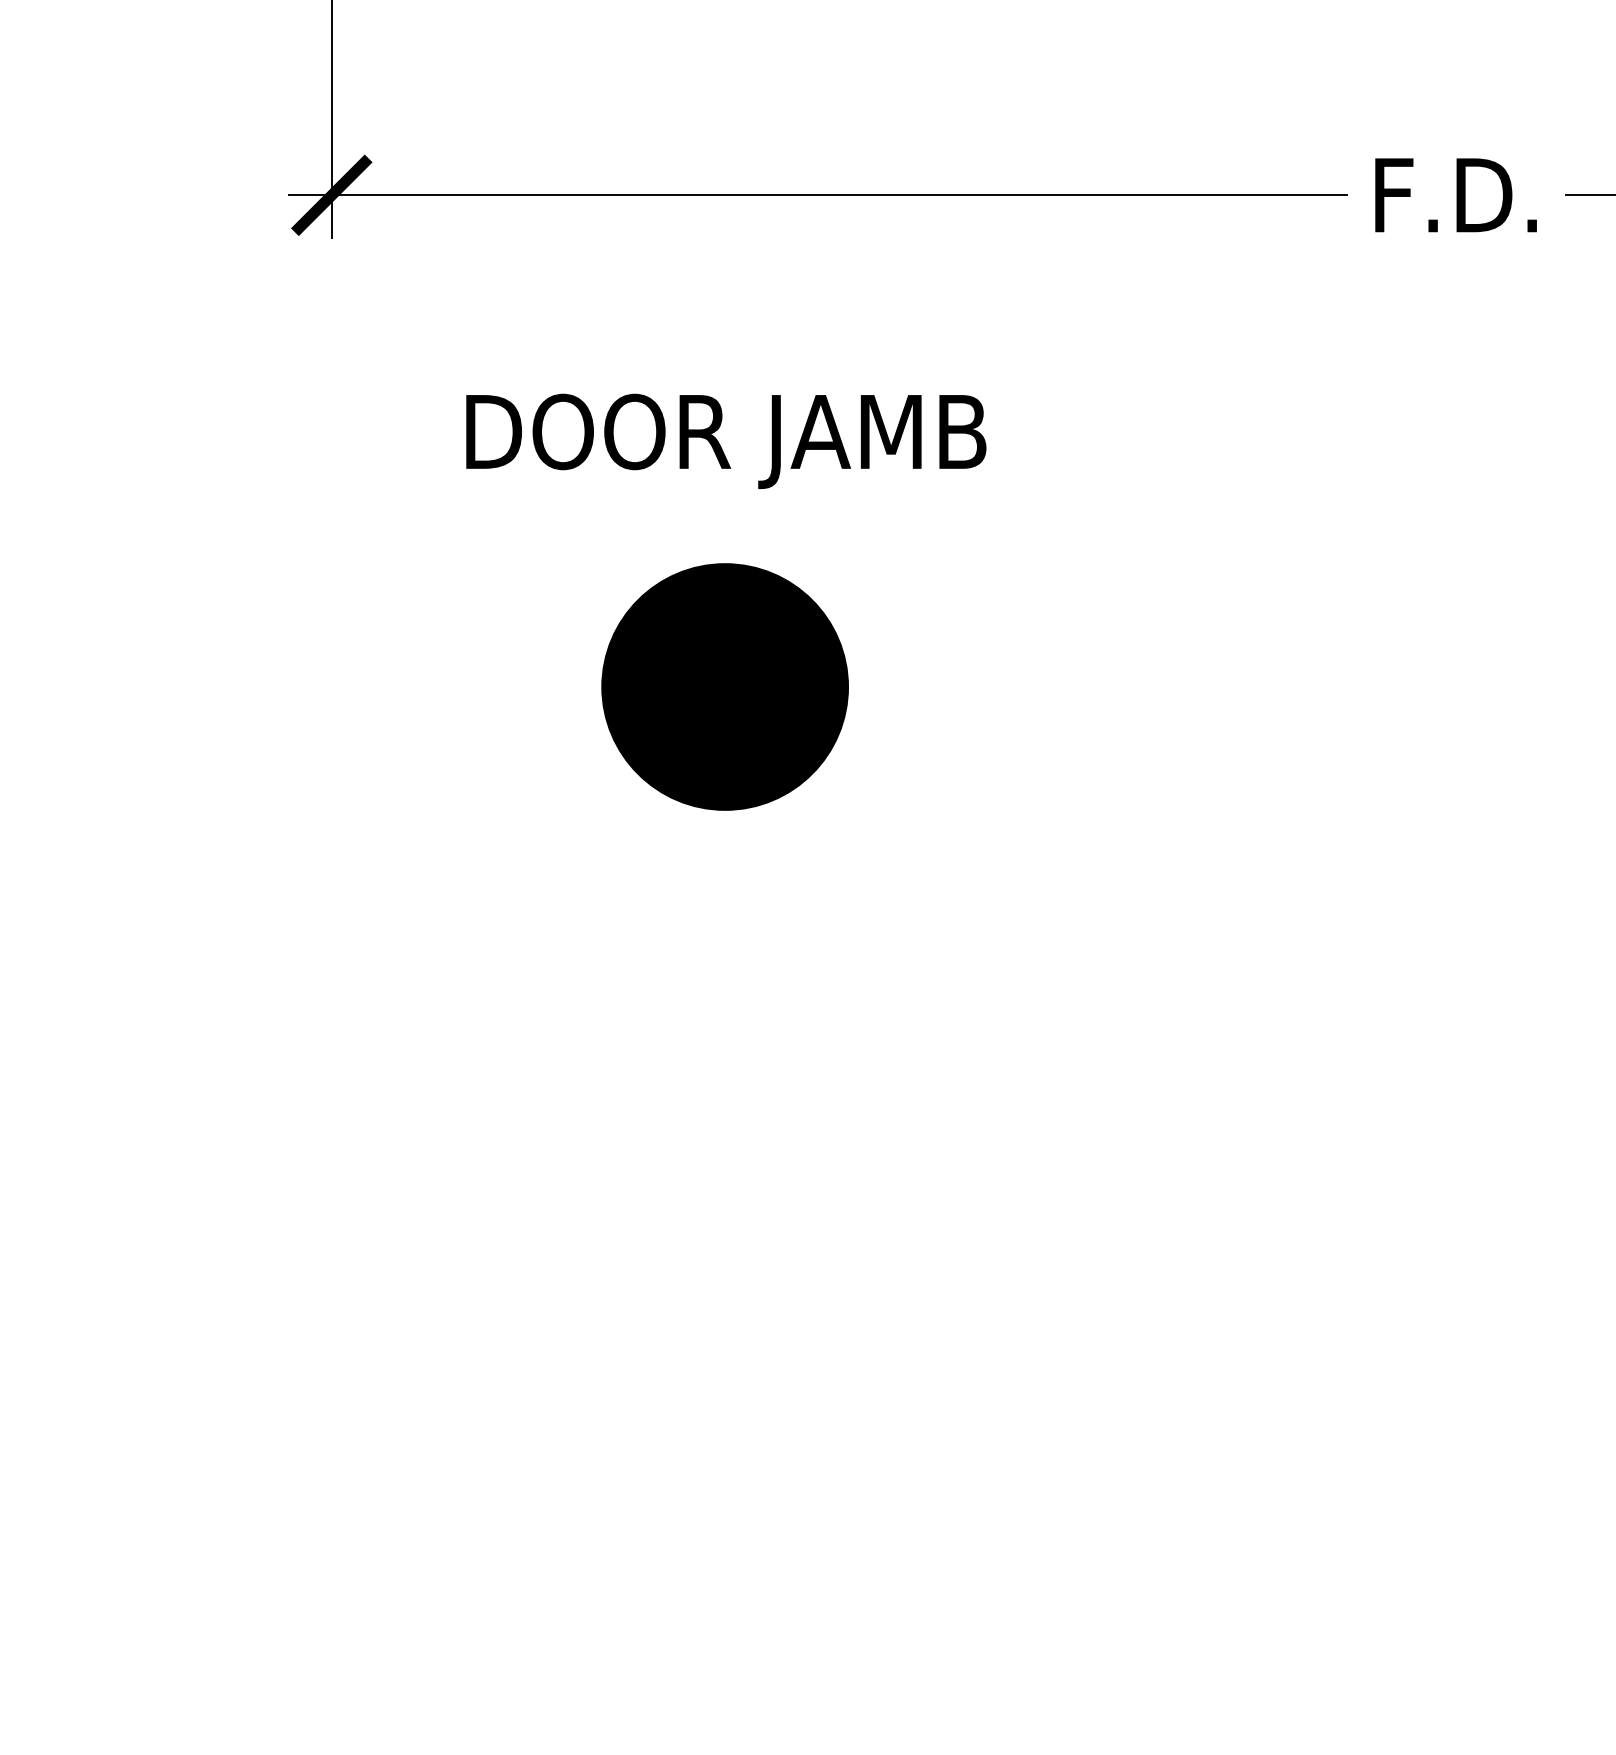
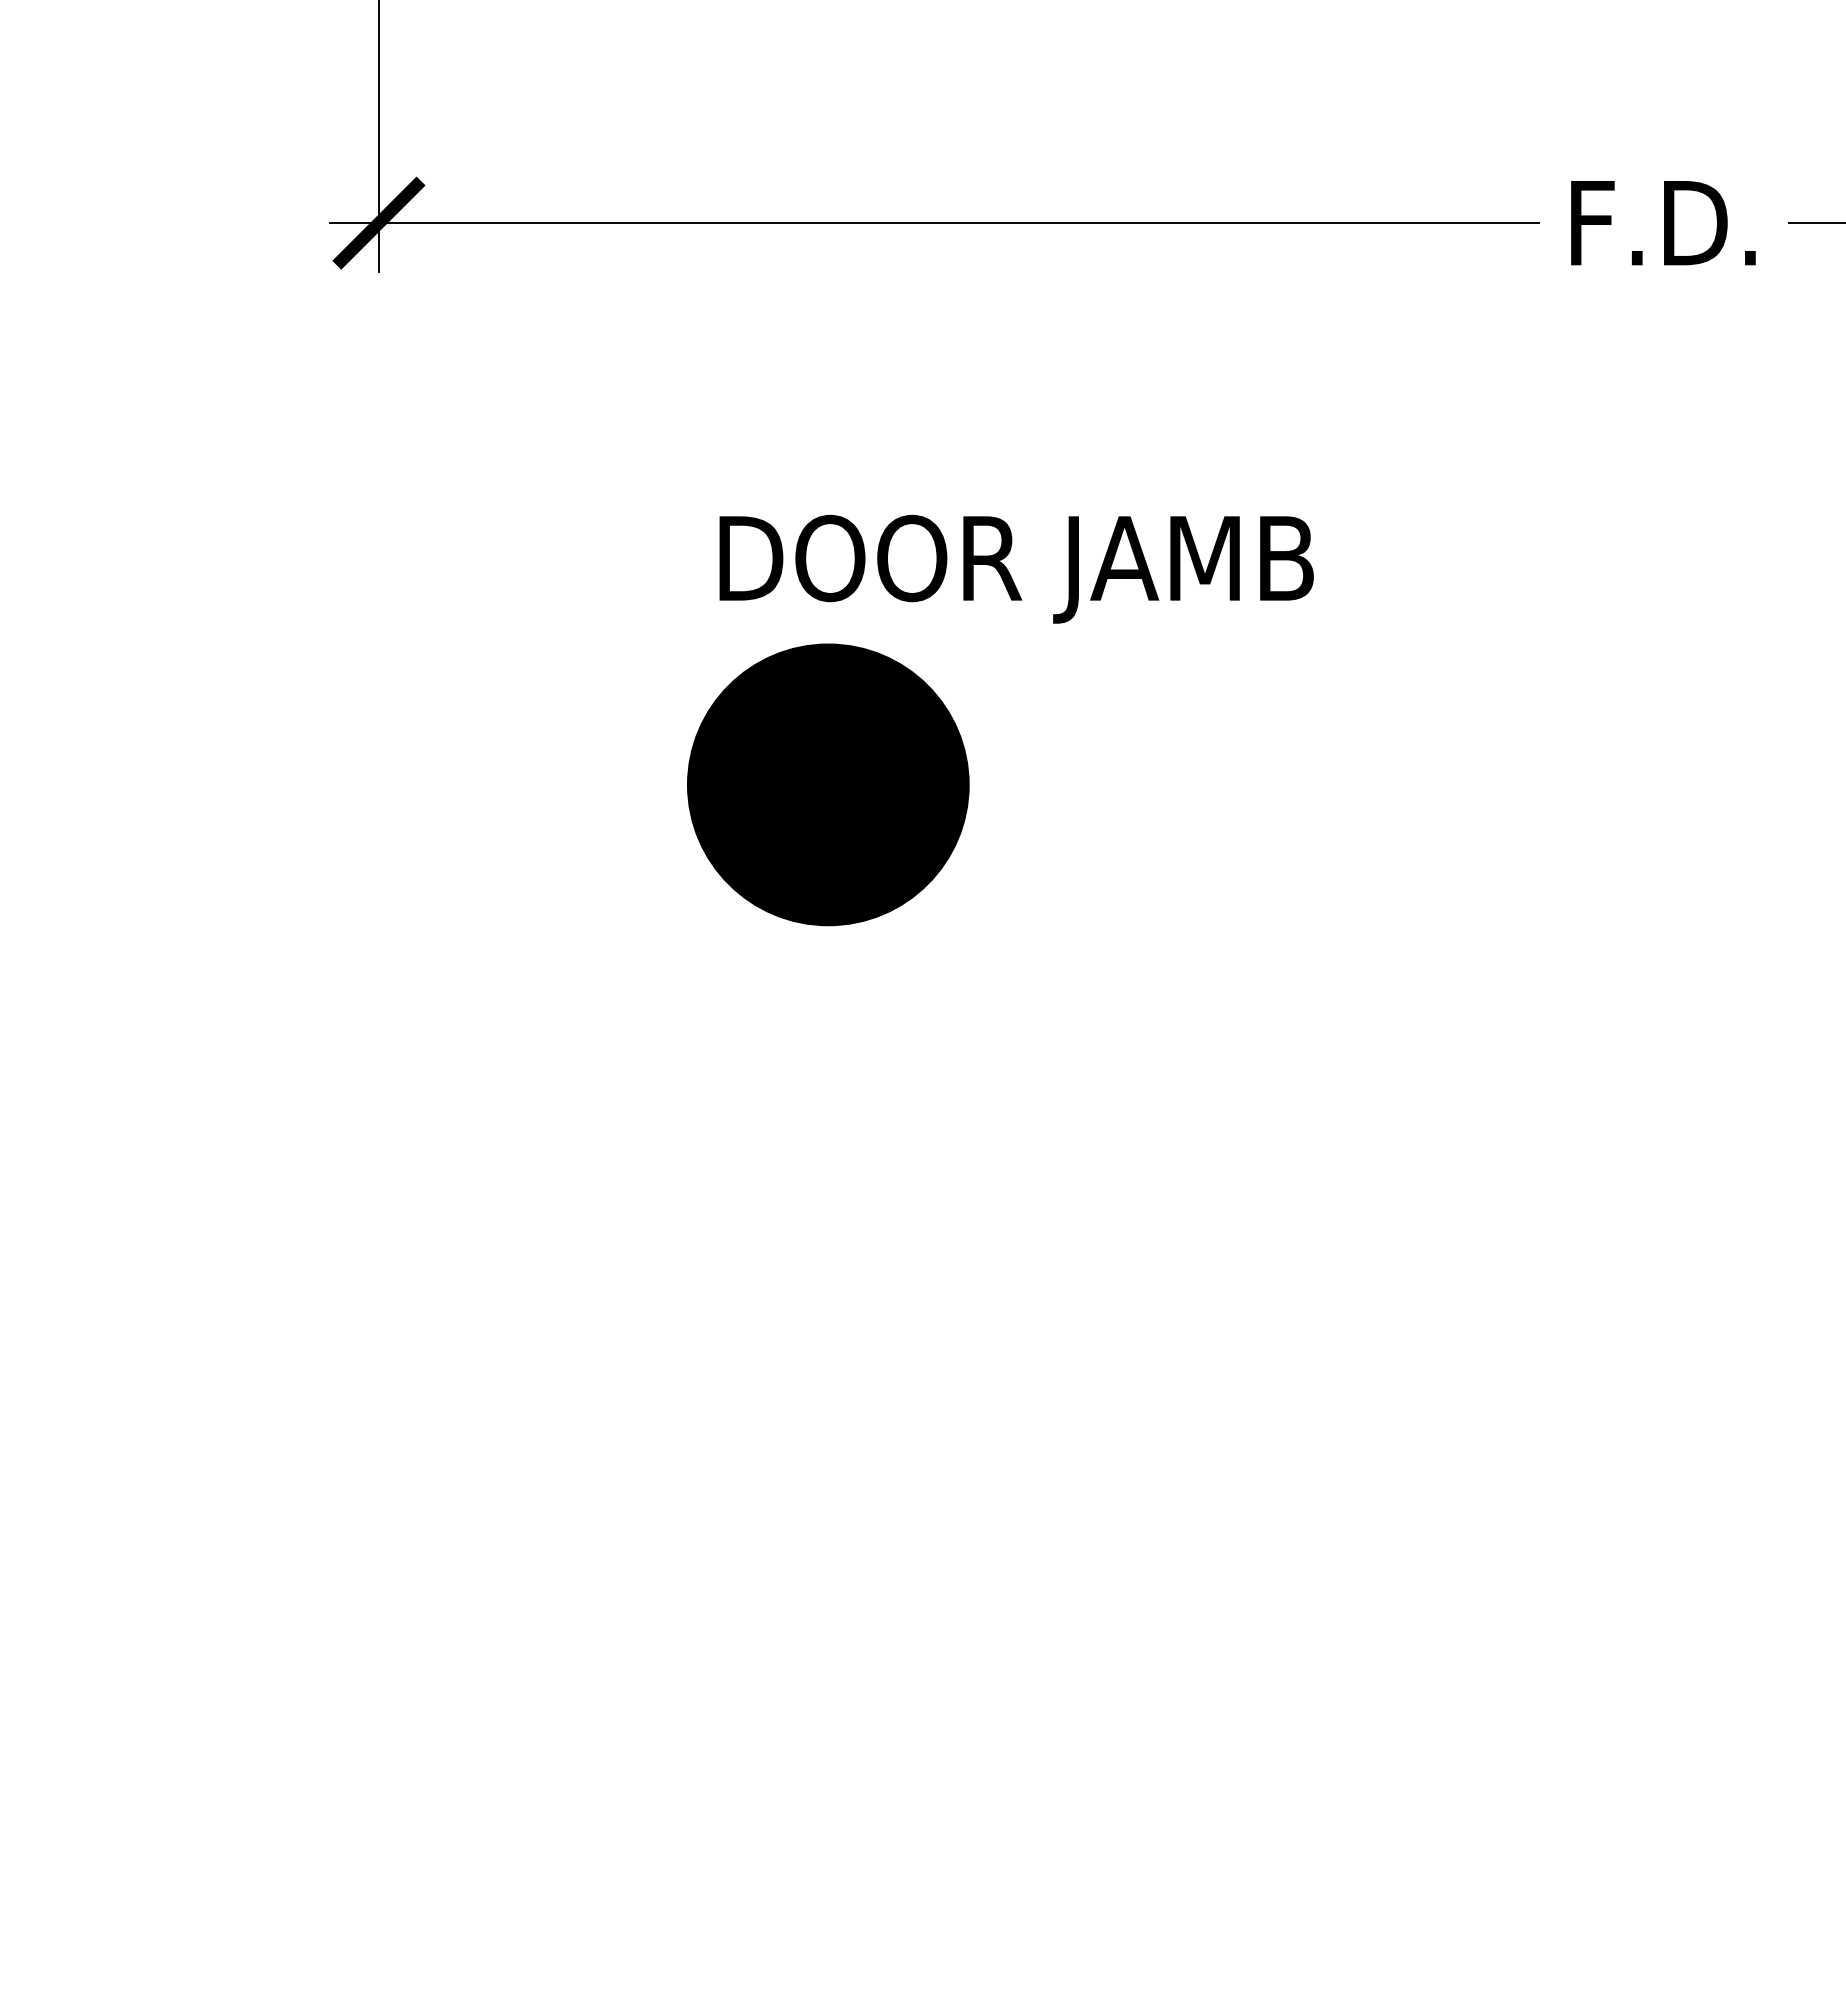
text: (726, 440) -> (1016, 568), moved

